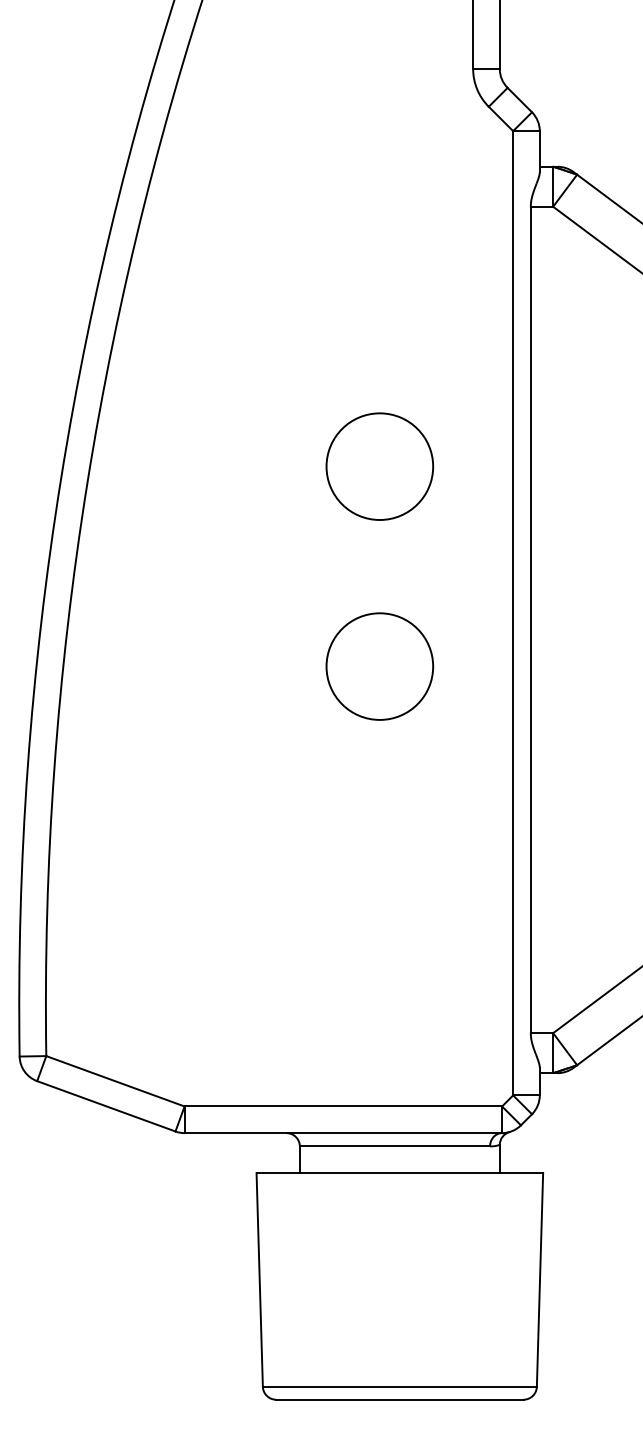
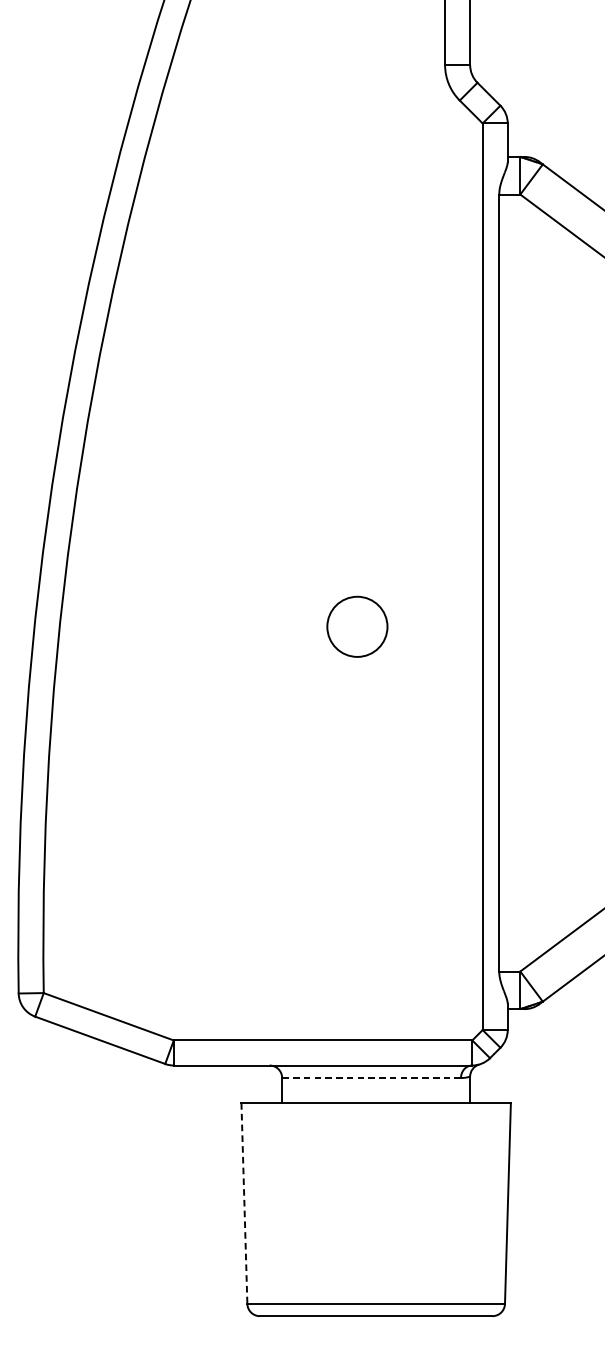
circle: (379, 466) -> (357, 438), removed
circle: (379, 666) -> (357, 626), size x0.6
line: (394, 1146) -> (371, 1078), solid -> dashed
line: (259, 1279) -> (244, 1203), solid -> dashed

